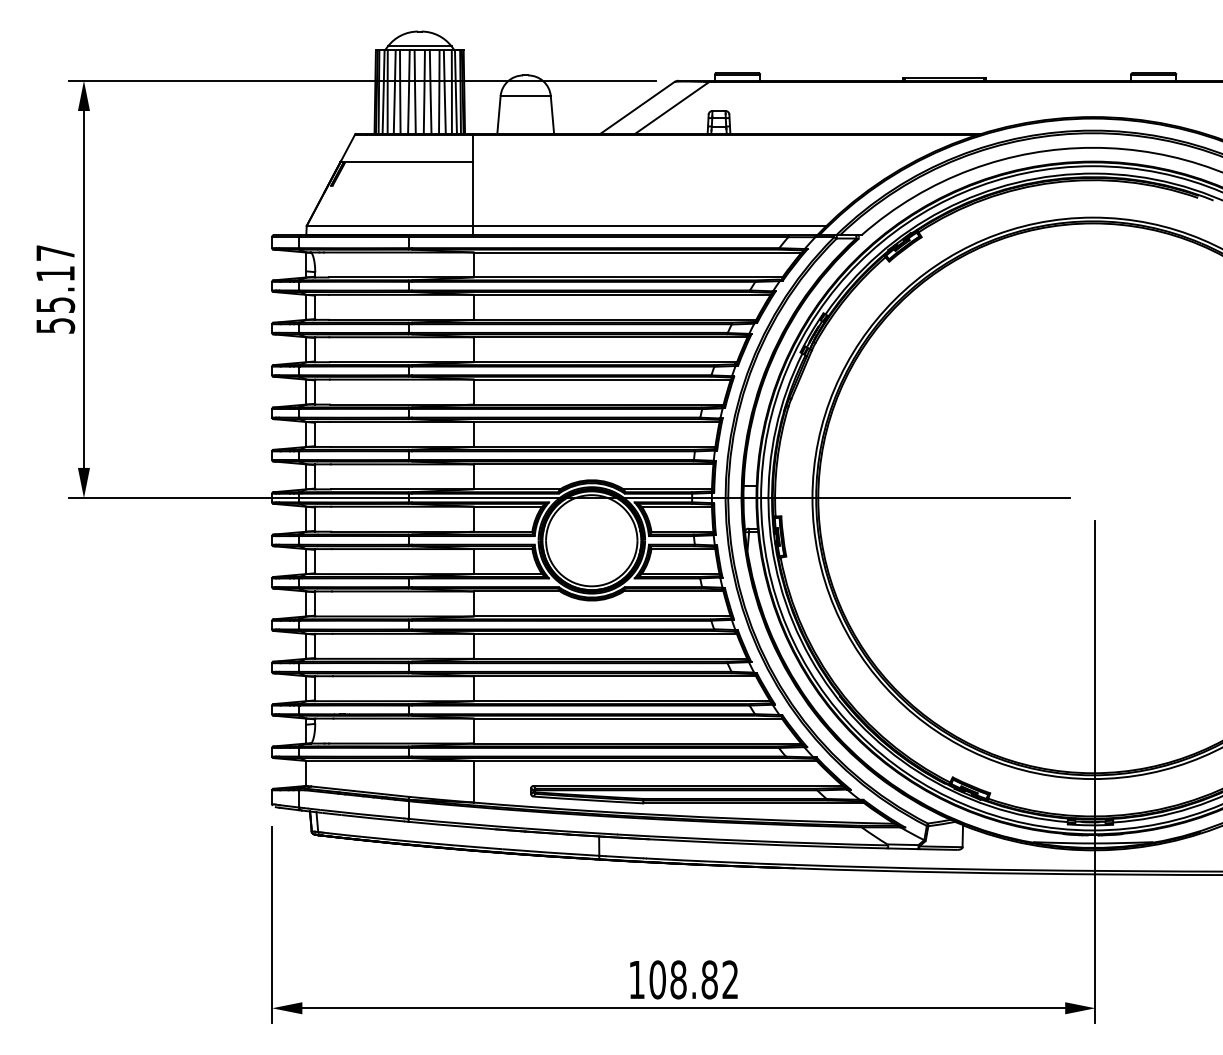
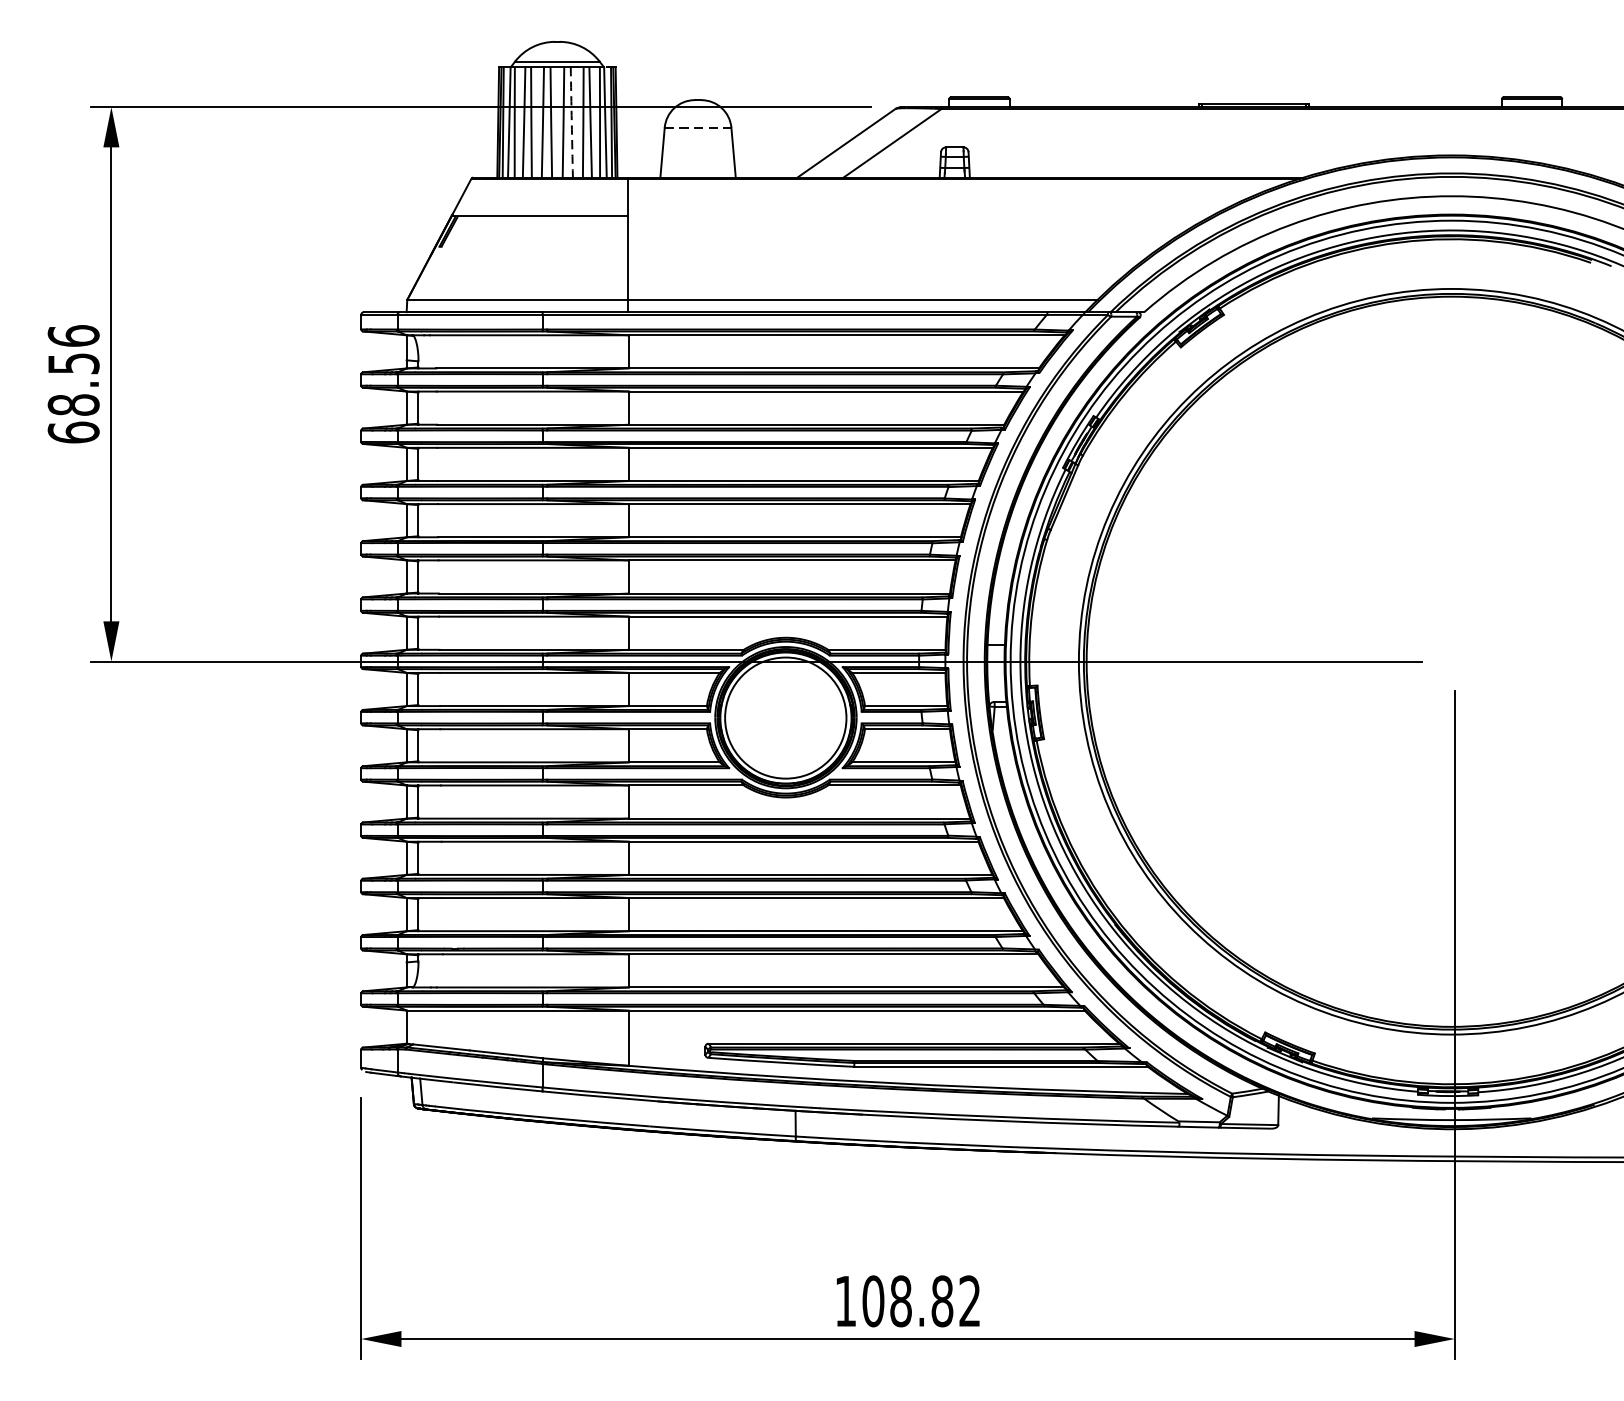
arc: (430, 92) -> (571, 122), solid -> dashed
line: (526, 96) -> (699, 128), solid -> dashed
text: (55, 288) -> (73, 383), 55.17 -> 68.56

